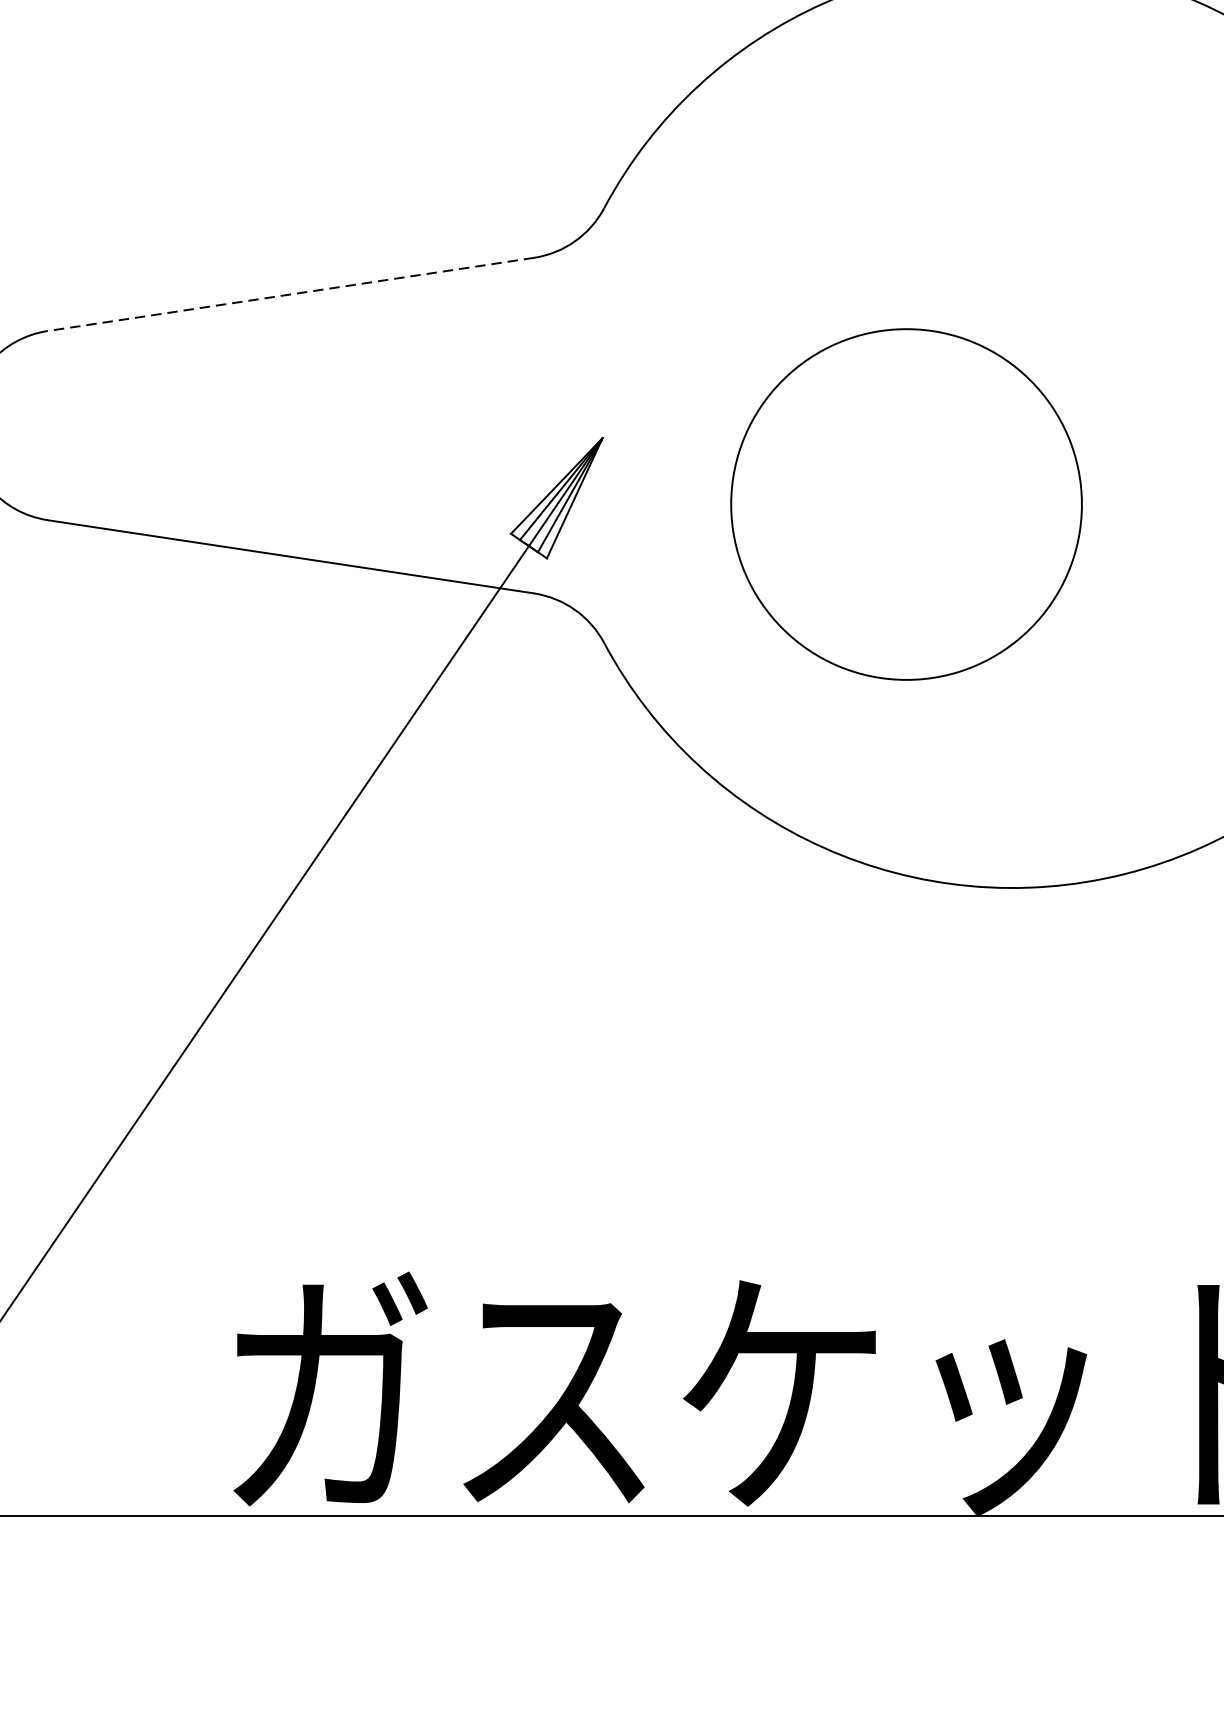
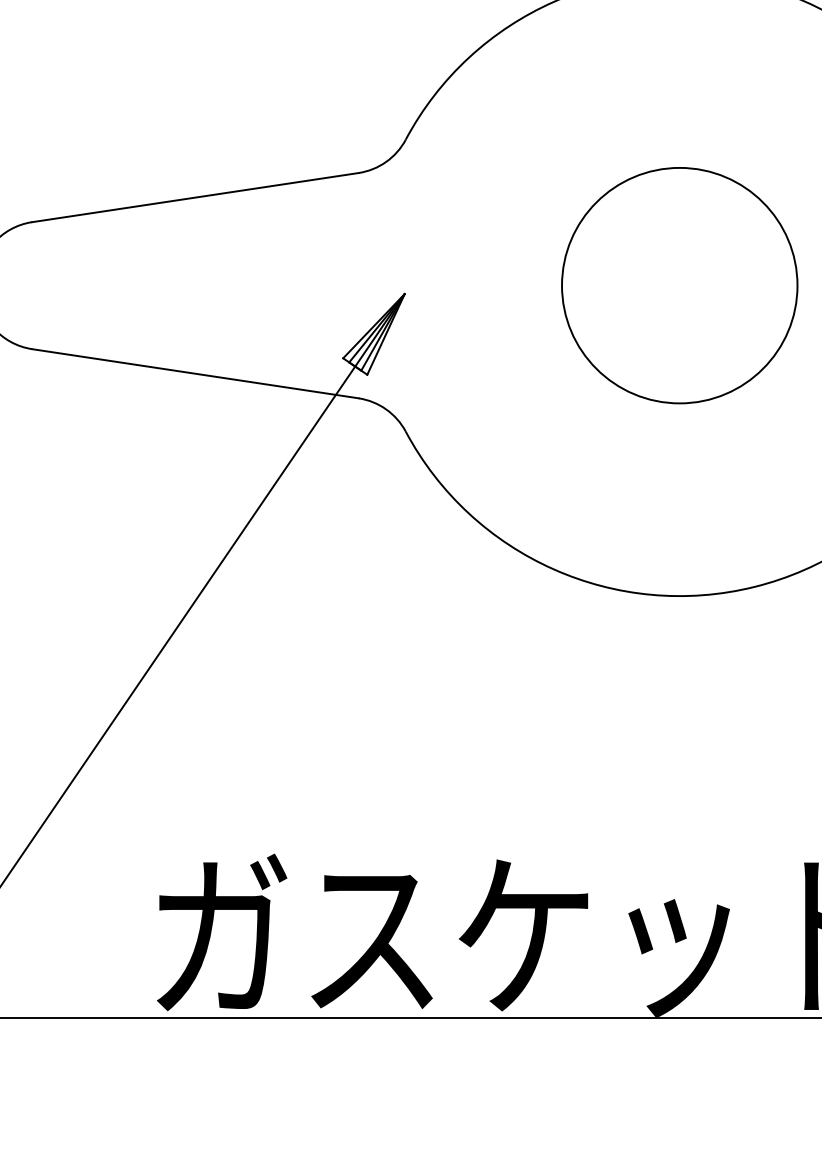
line: (289, 294) -> (194, 197), dashed -> solid
circle: (906, 504) -> (679, 285), moved

